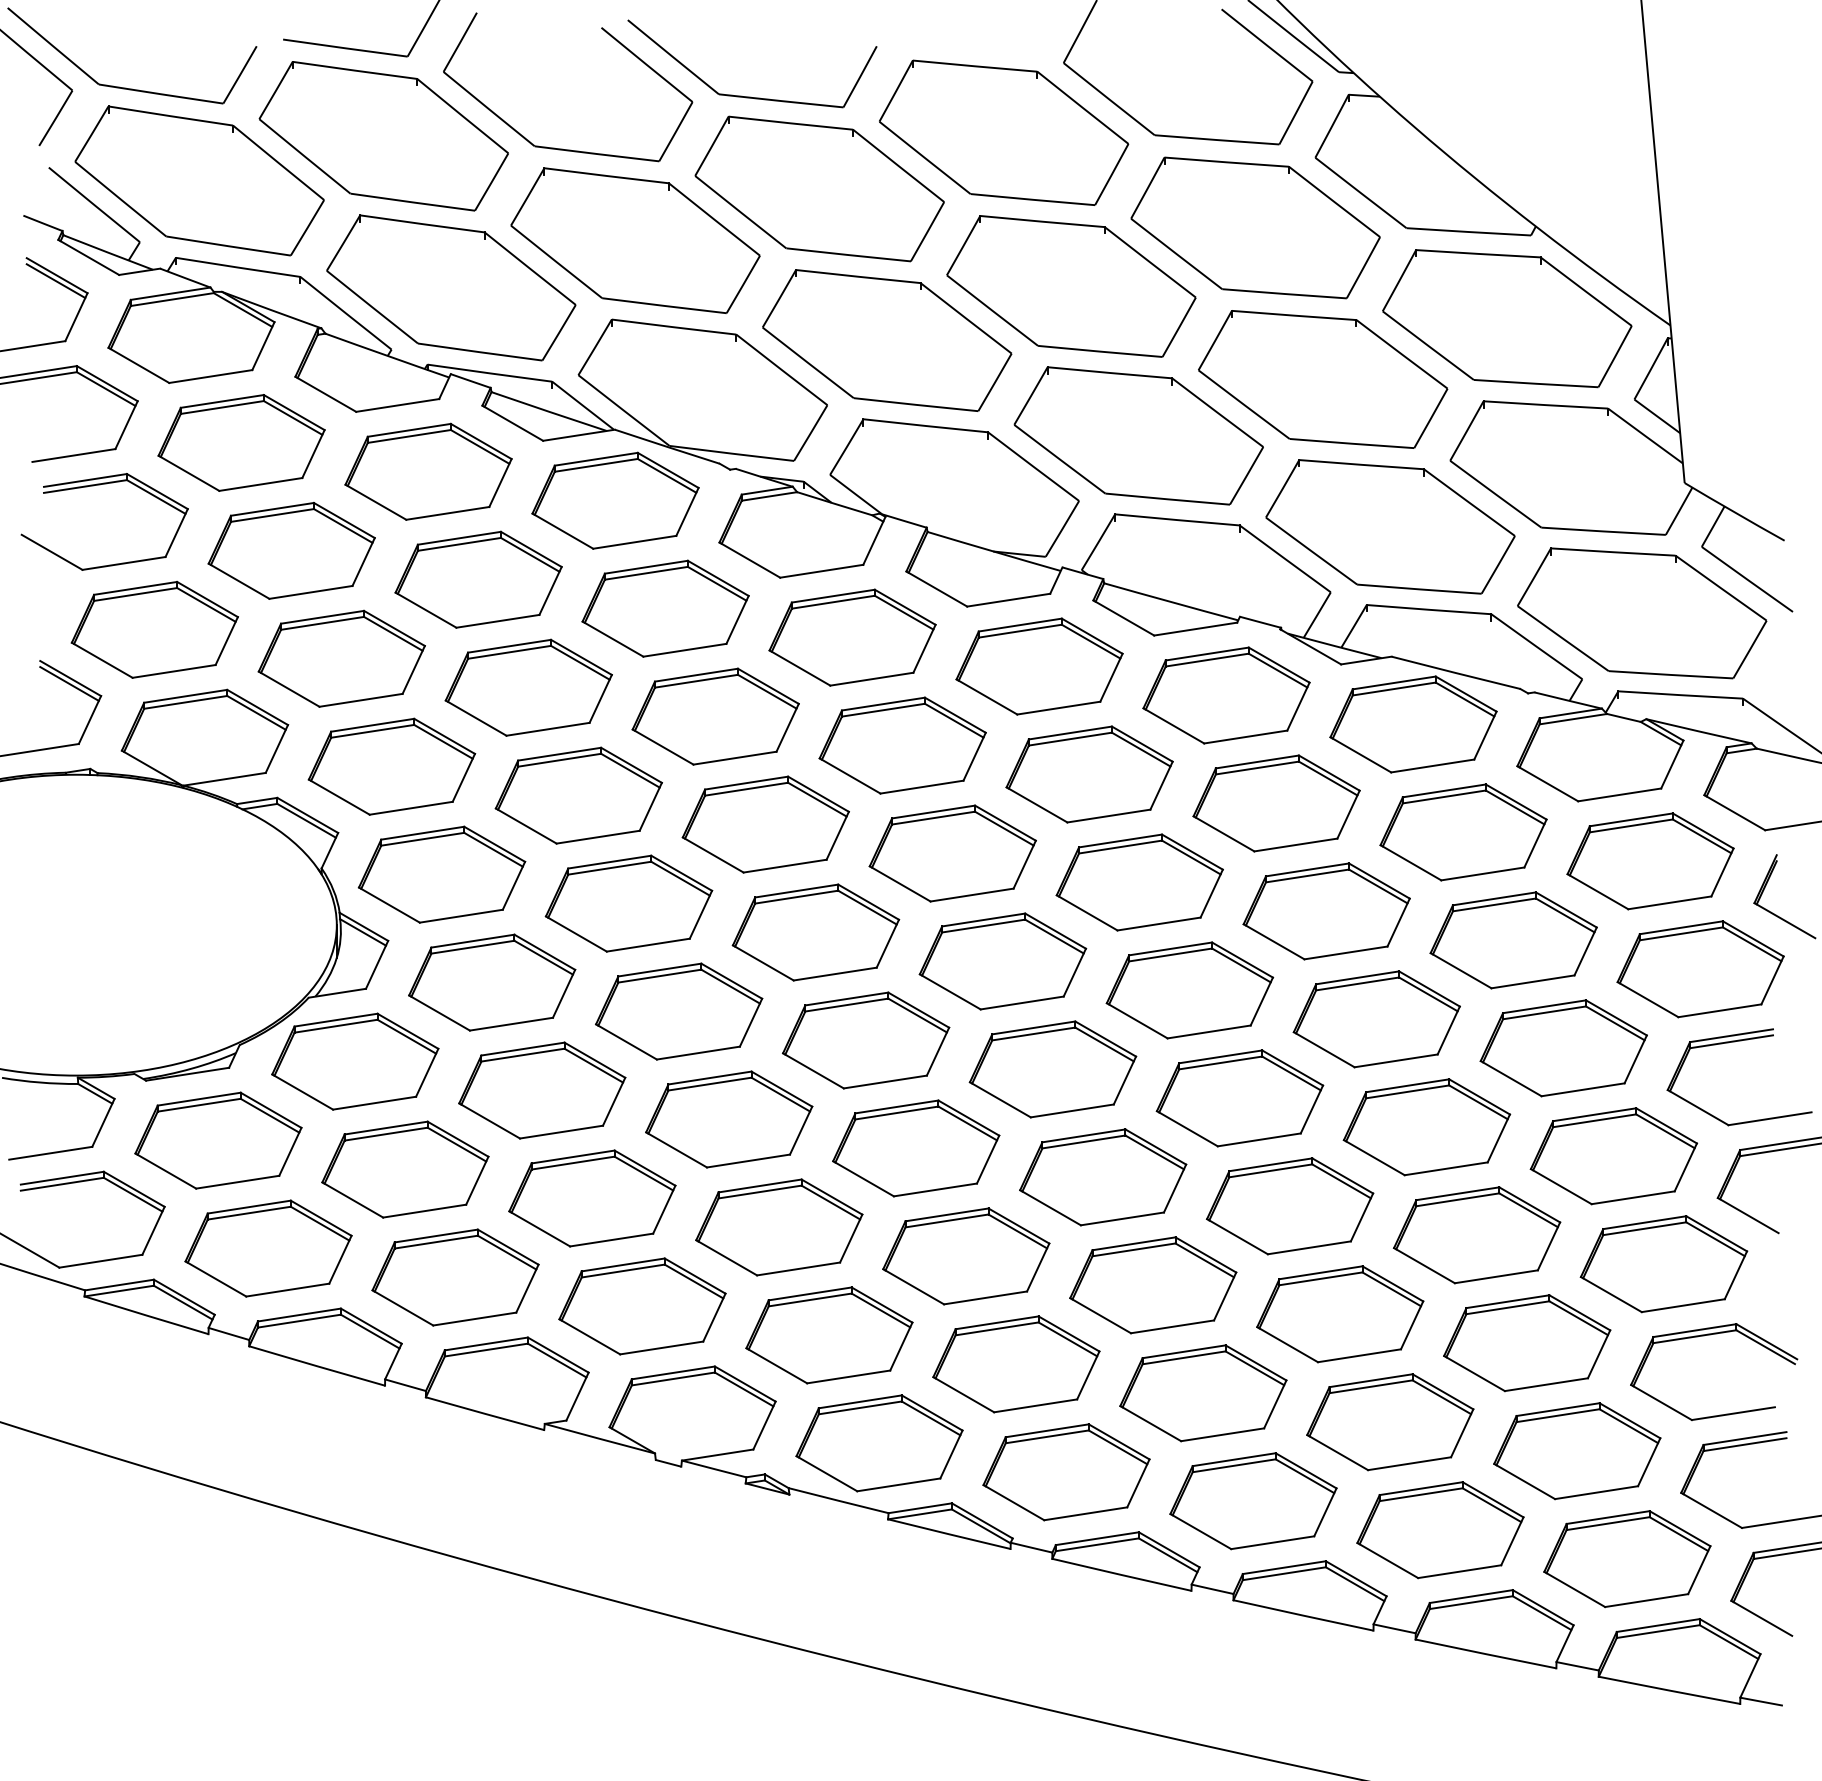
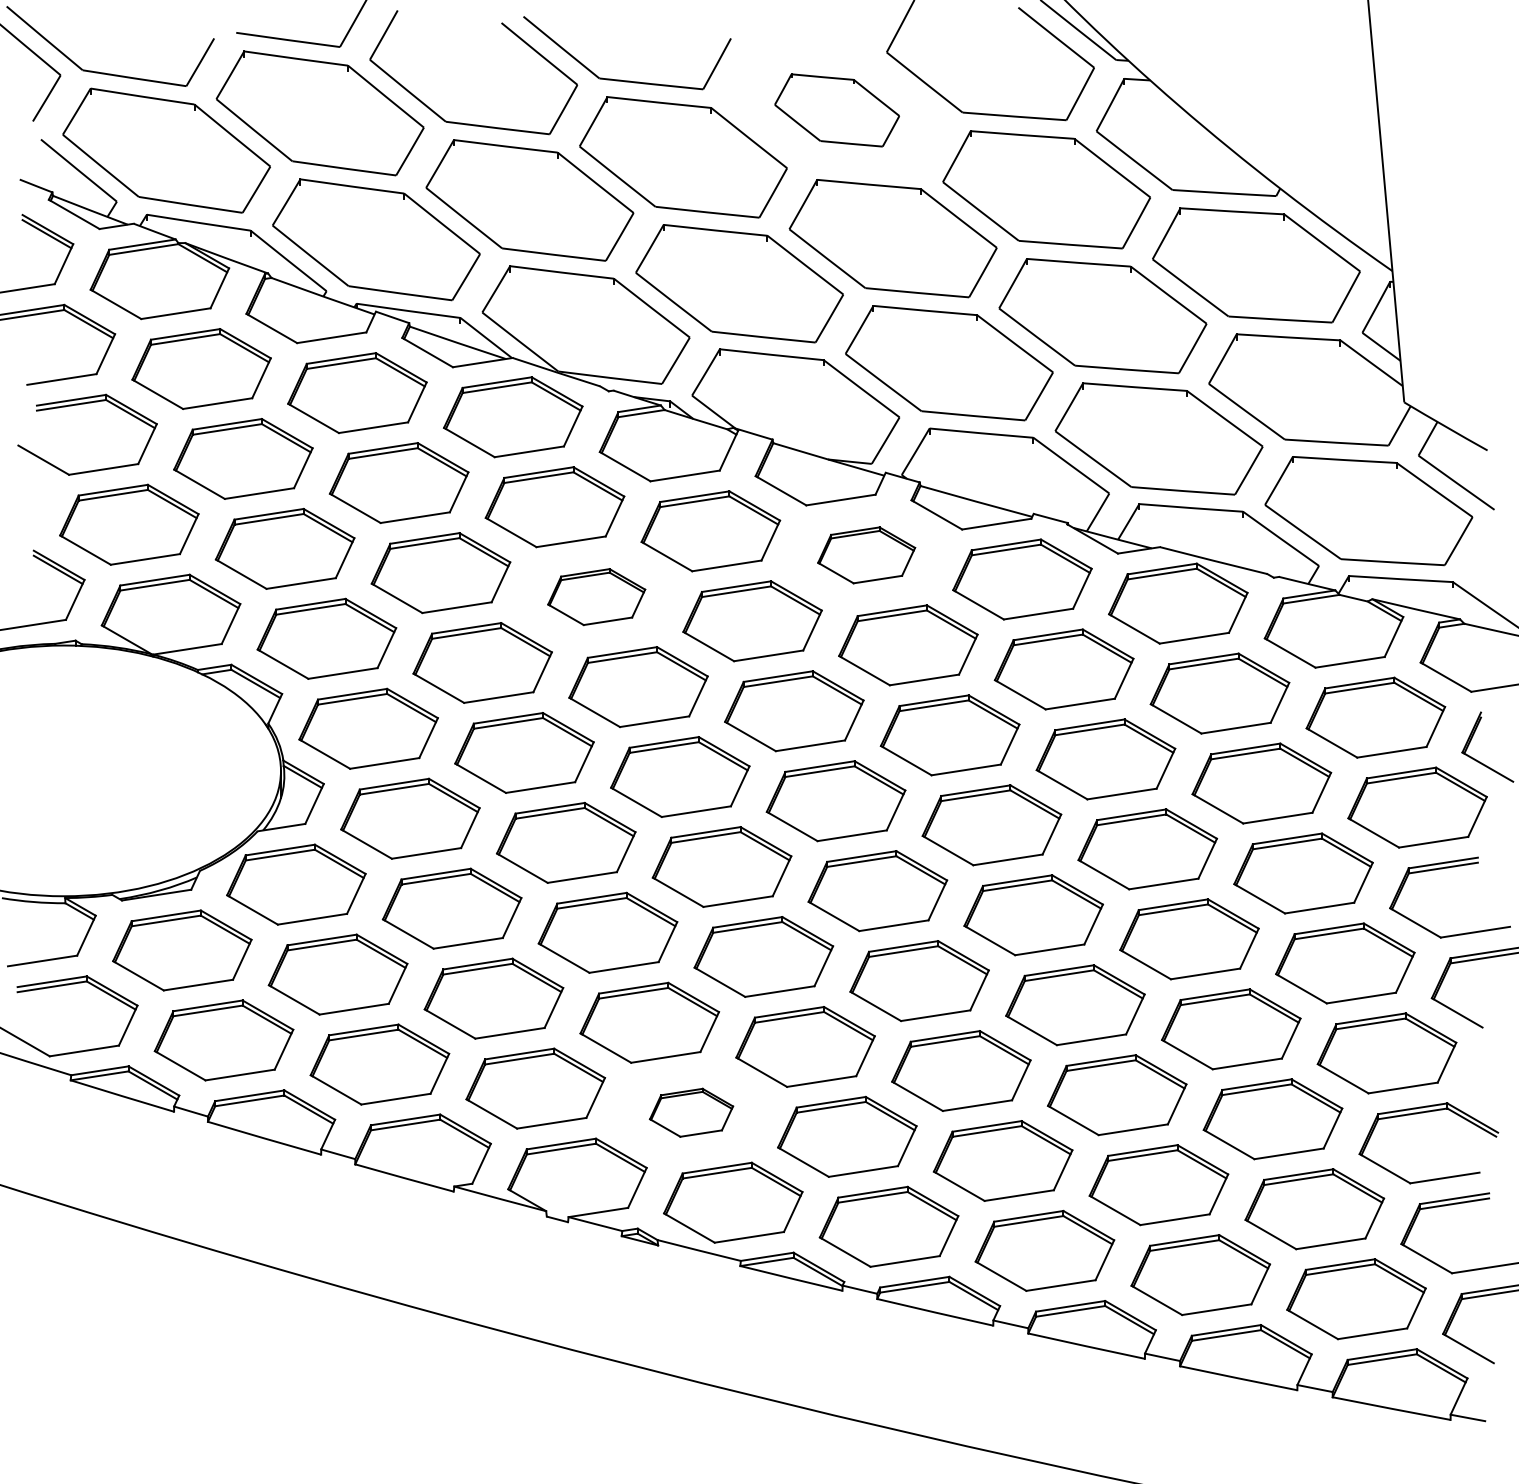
part: (1004, 132) -> (837, 110), size x0.6
part: (1039, 666) -> (866, 555), size x0.7
part: (715, 716) -> (596, 596), size x0.7
part: (829, 1335) -> (691, 1112), size x0.6

